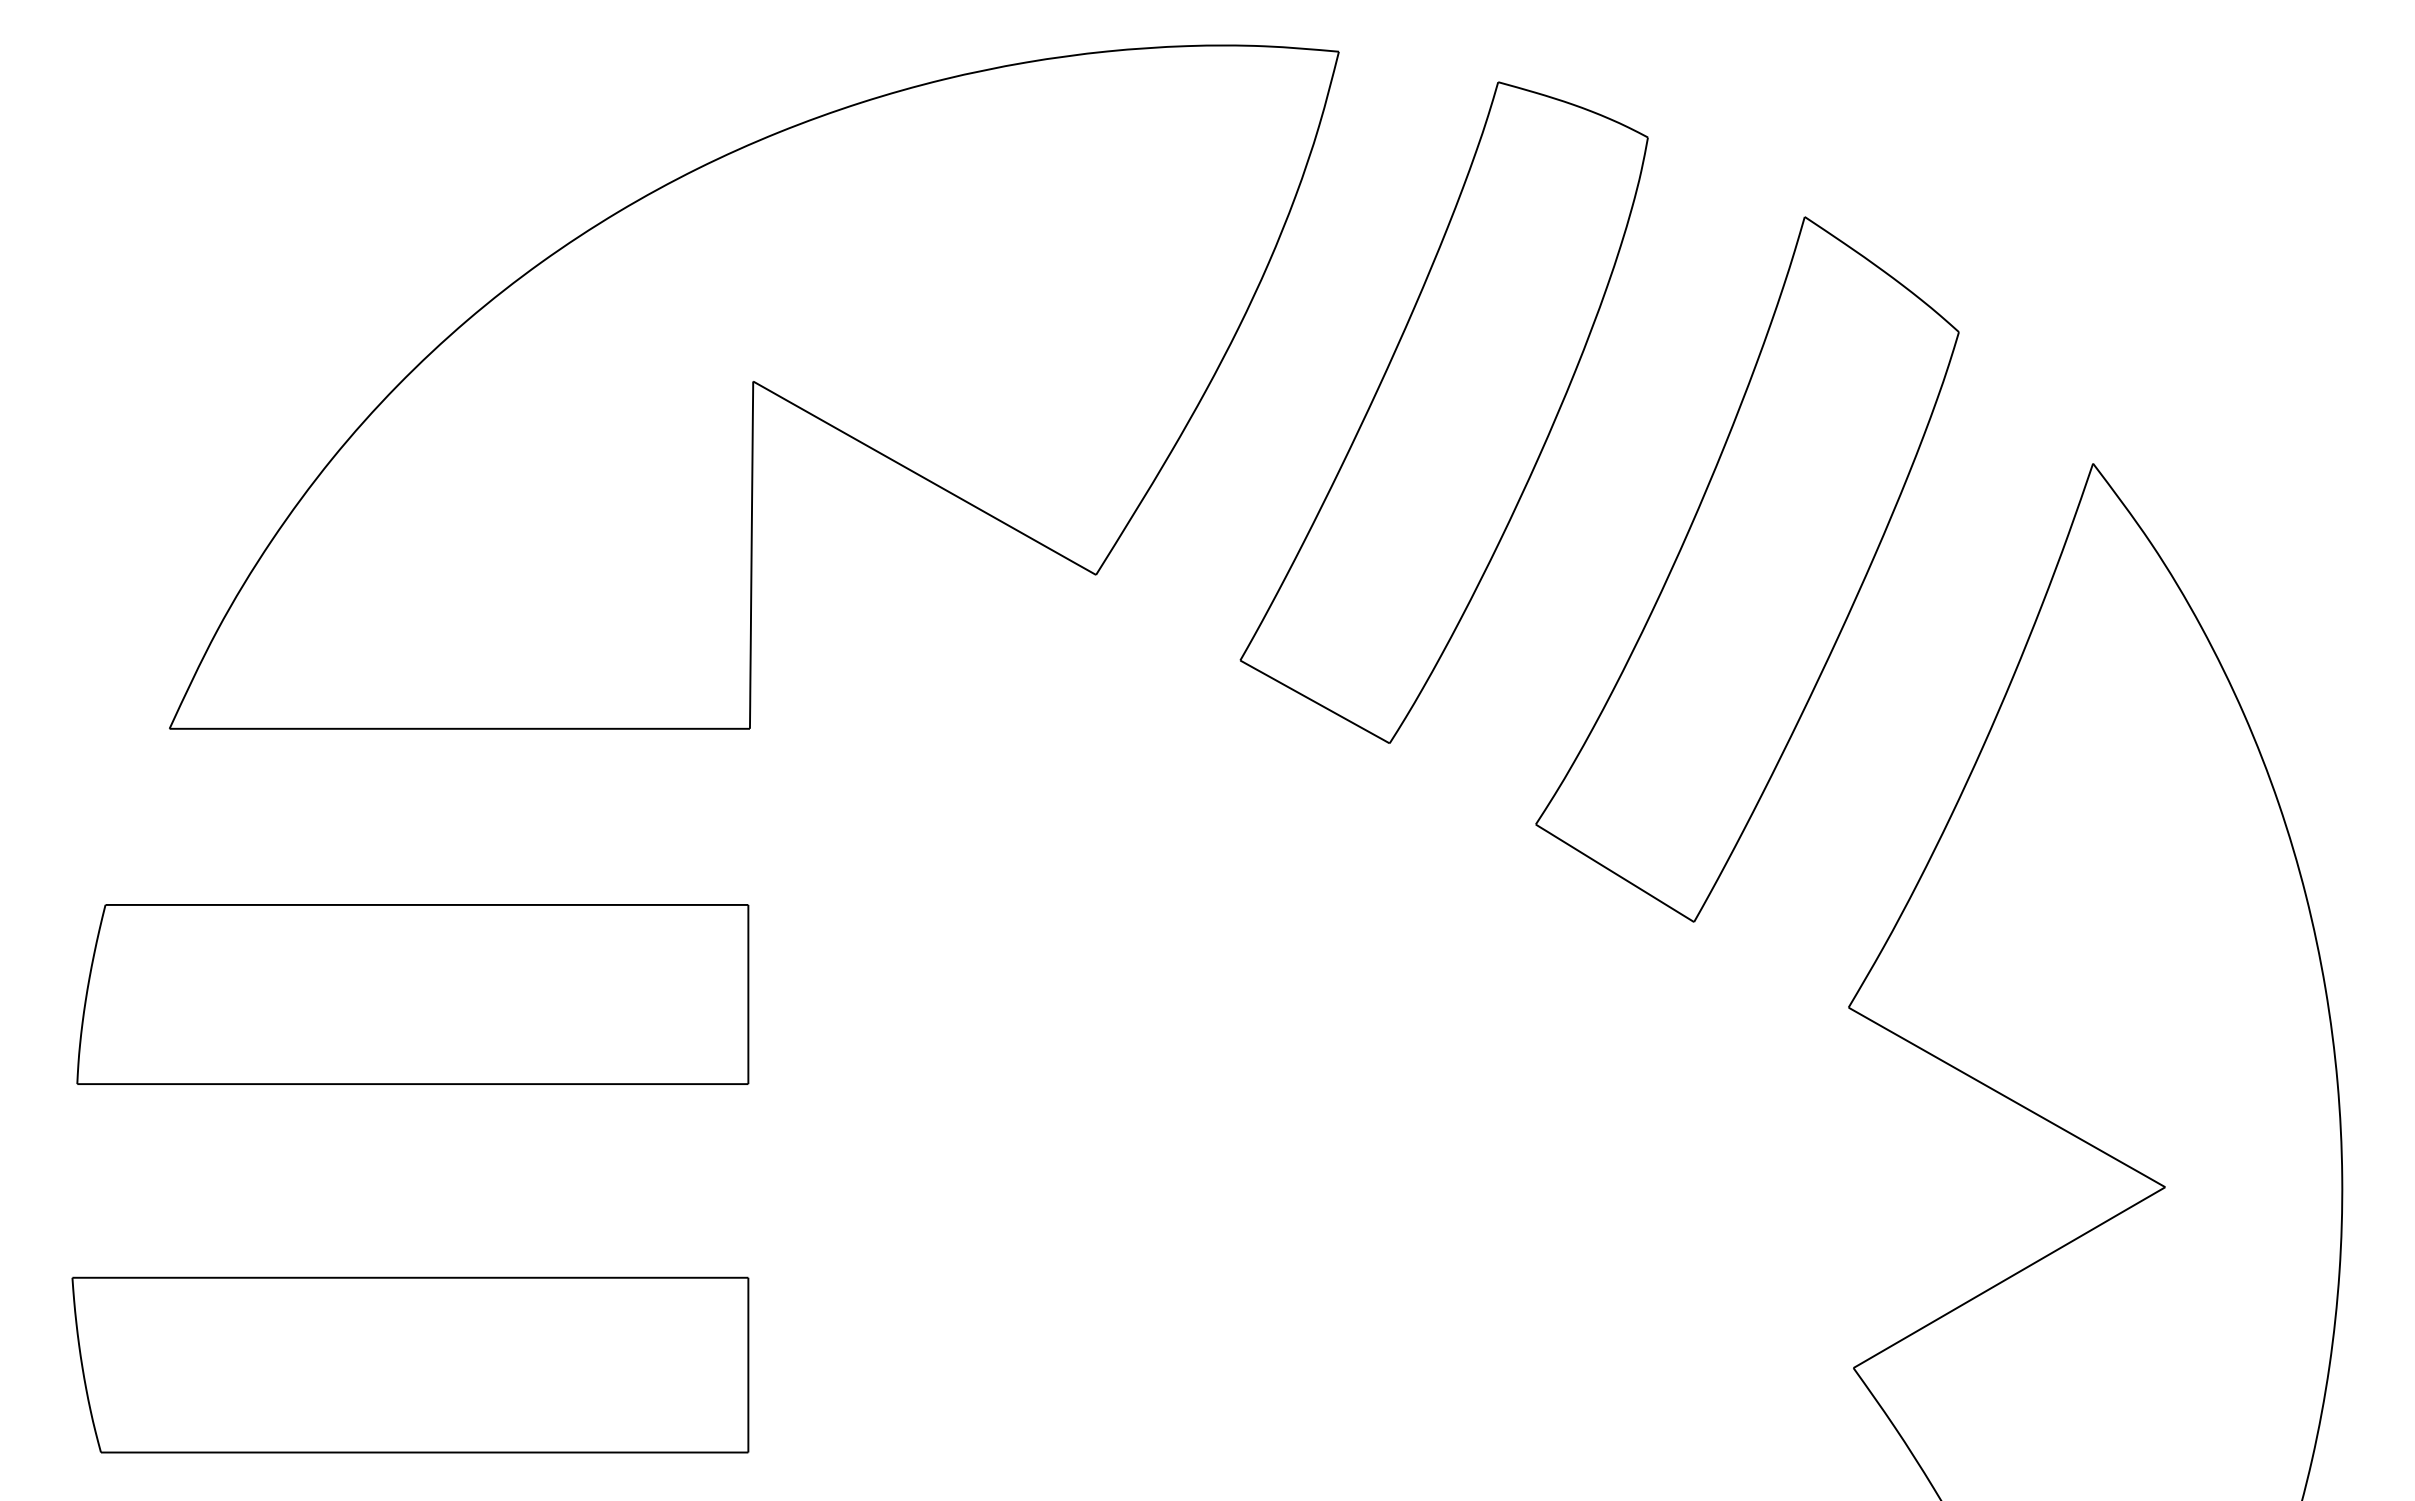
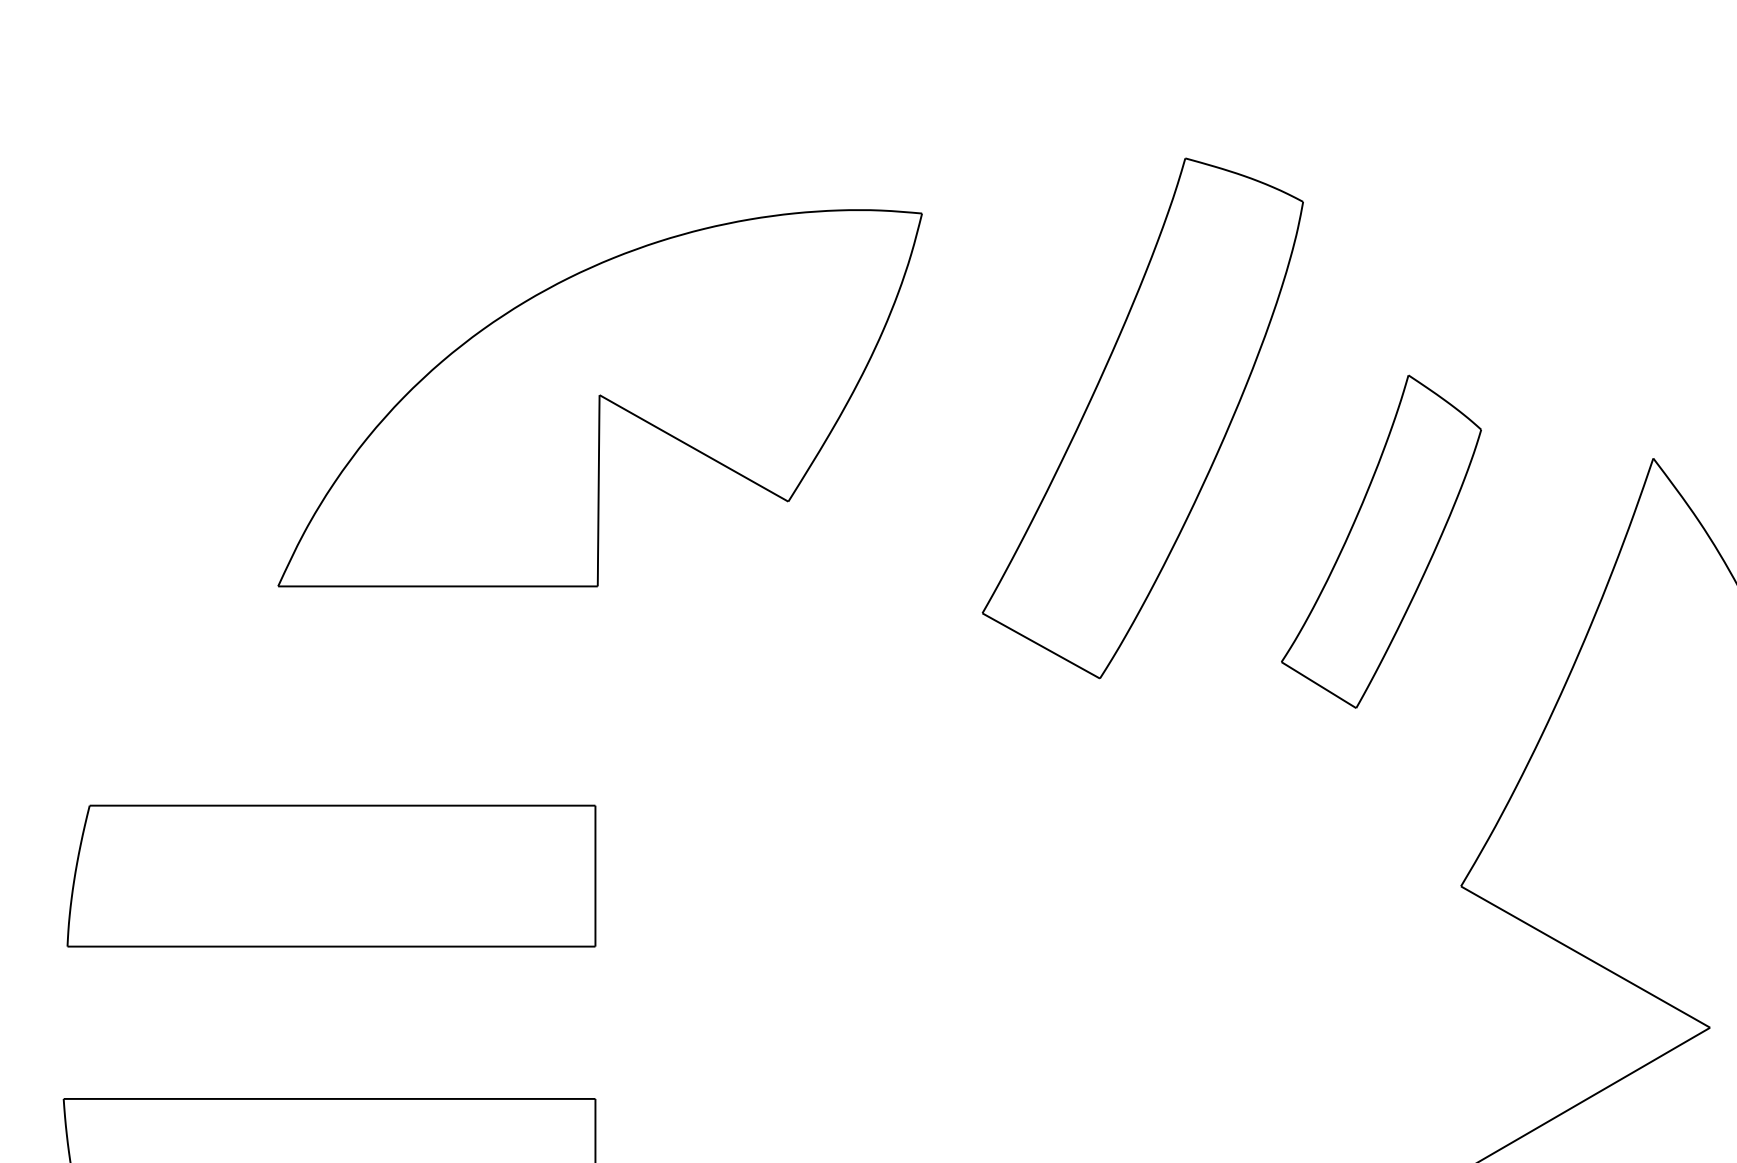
part: (754, 386) -> (600, 397), size x0.7
part: (1747, 569) -> (1381, 541), size x0.6

